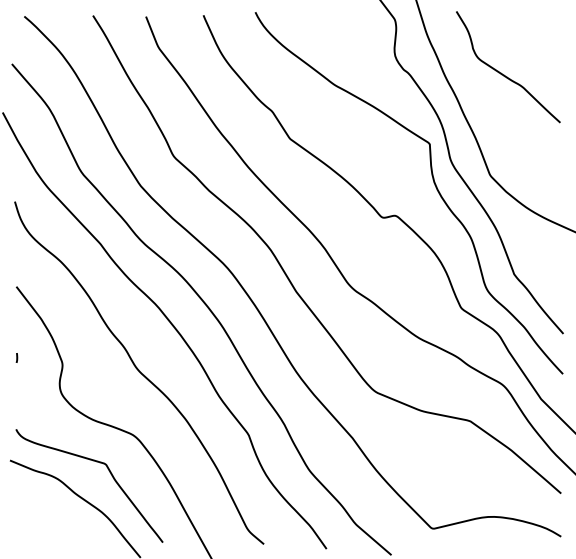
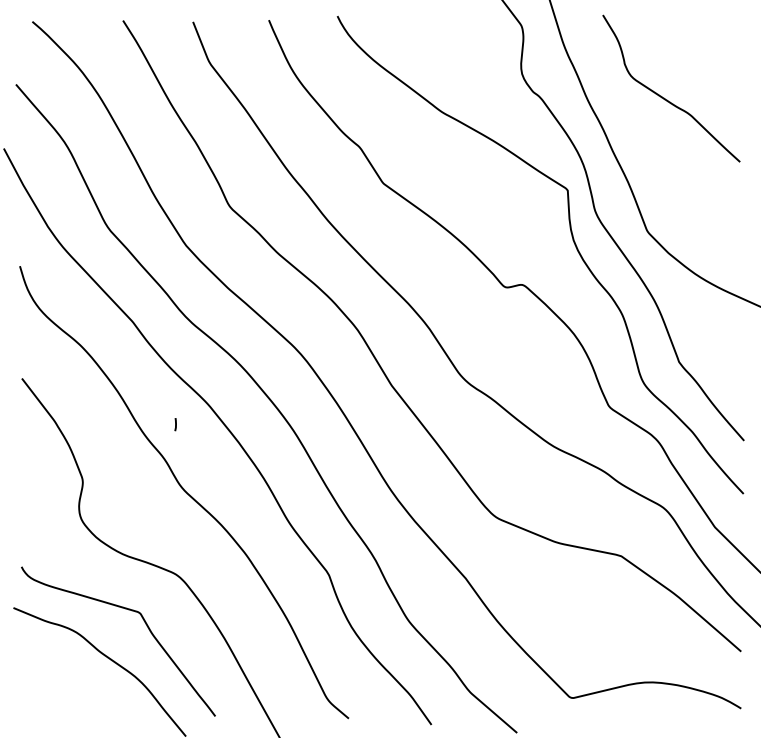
line: (16, 357) -> (175, 424), moved

